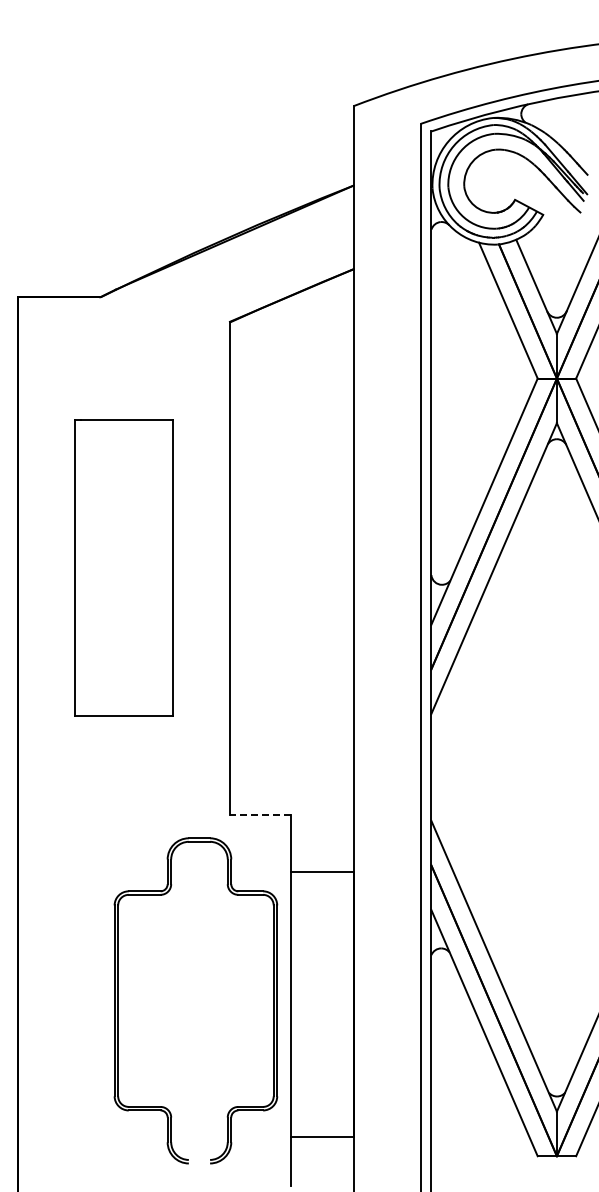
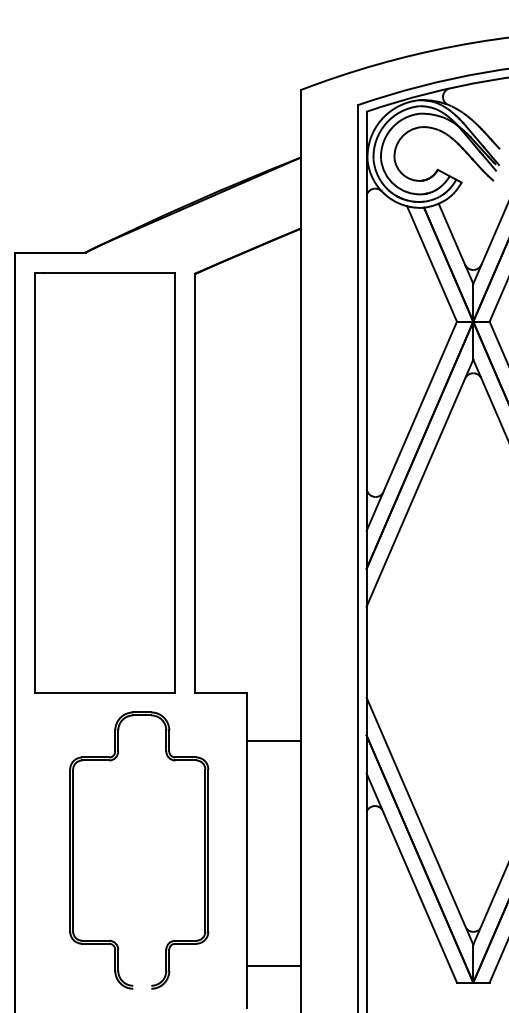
part: (123, 567) -> (104, 482), size x1.67
line: (260, 815) -> (221, 693), dashed -> solid
part: (118, 1000) -> (73, 850), moved

